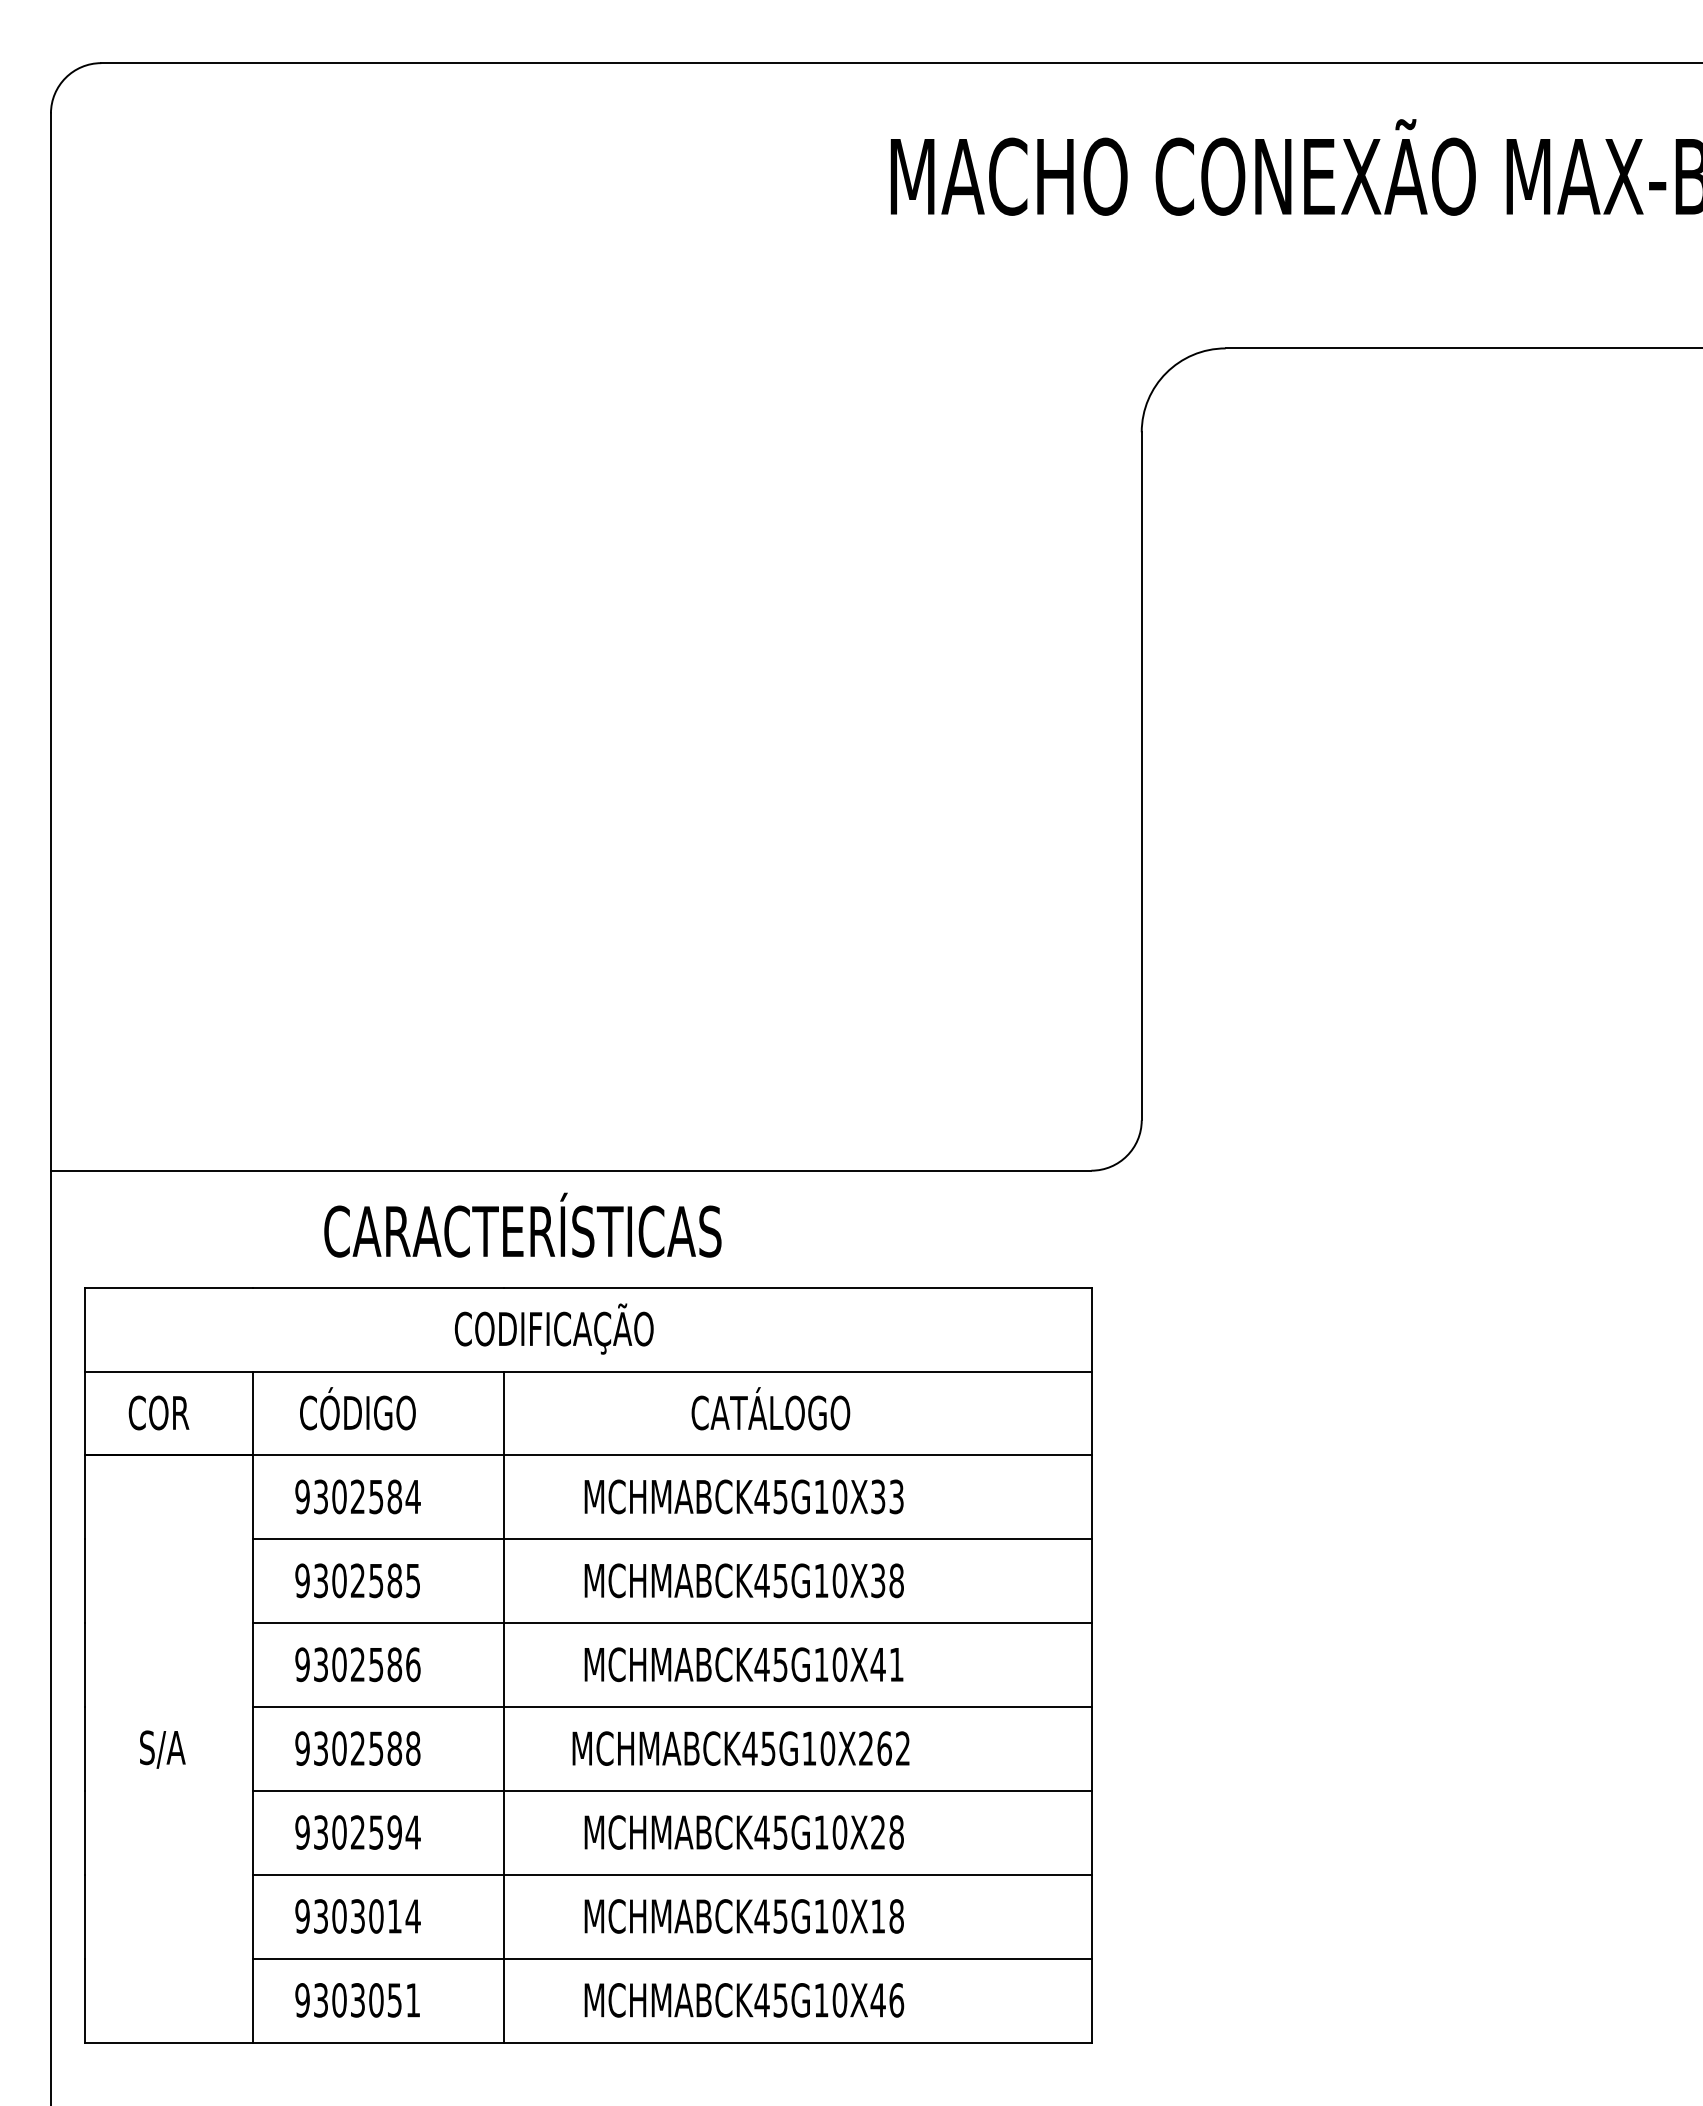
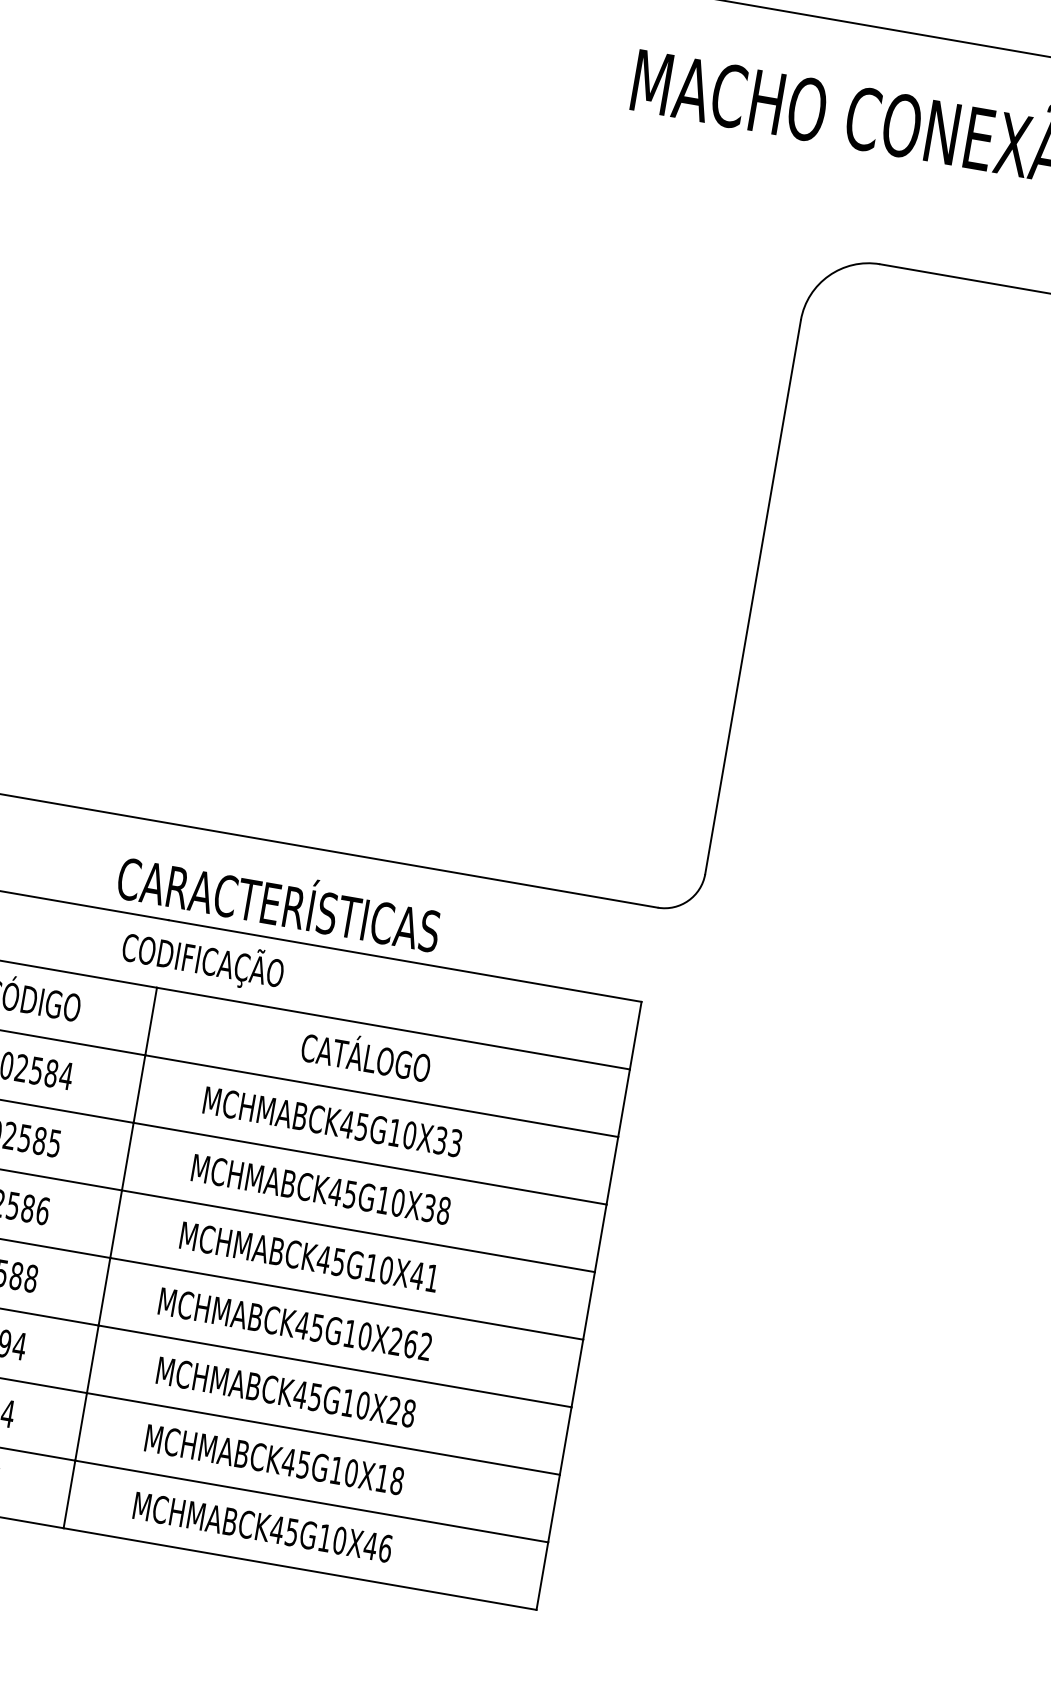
text: (522, 1224) -> (279, 899), moved

